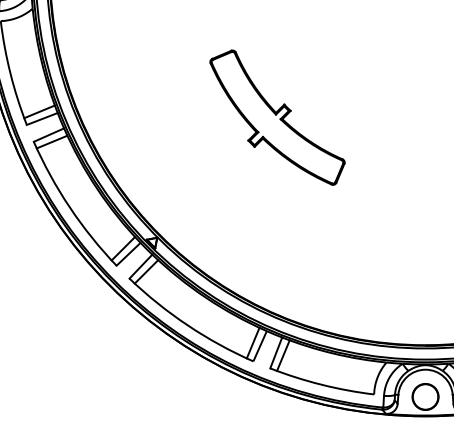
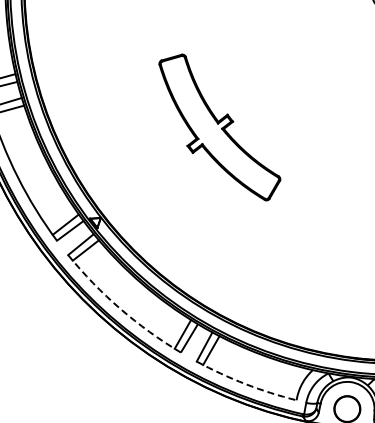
part: (277, 117) -> (219, 126), moved
arc: (187, 325) -> (119, 308), solid -> dashed
arc: (321, 384) -> (245, 383), solid -> dashed

